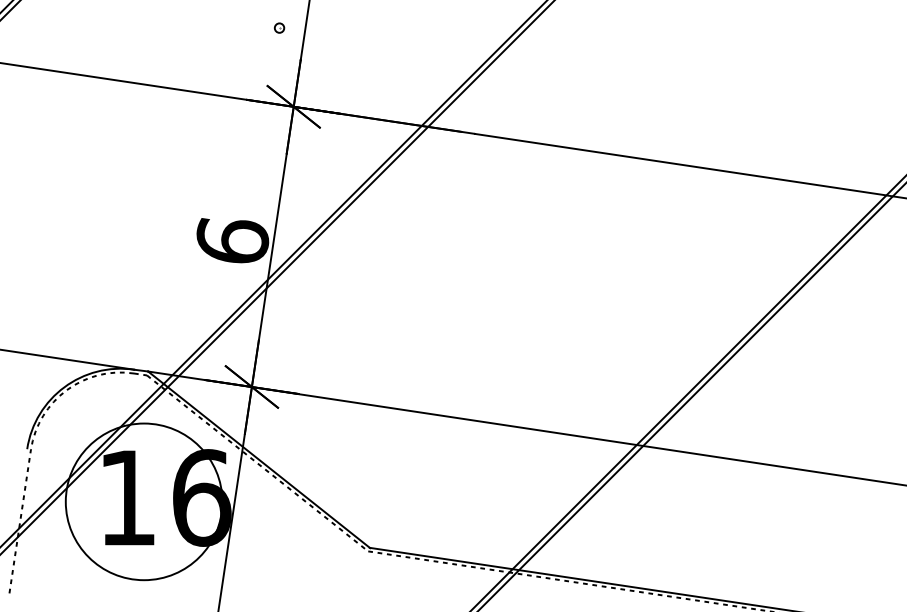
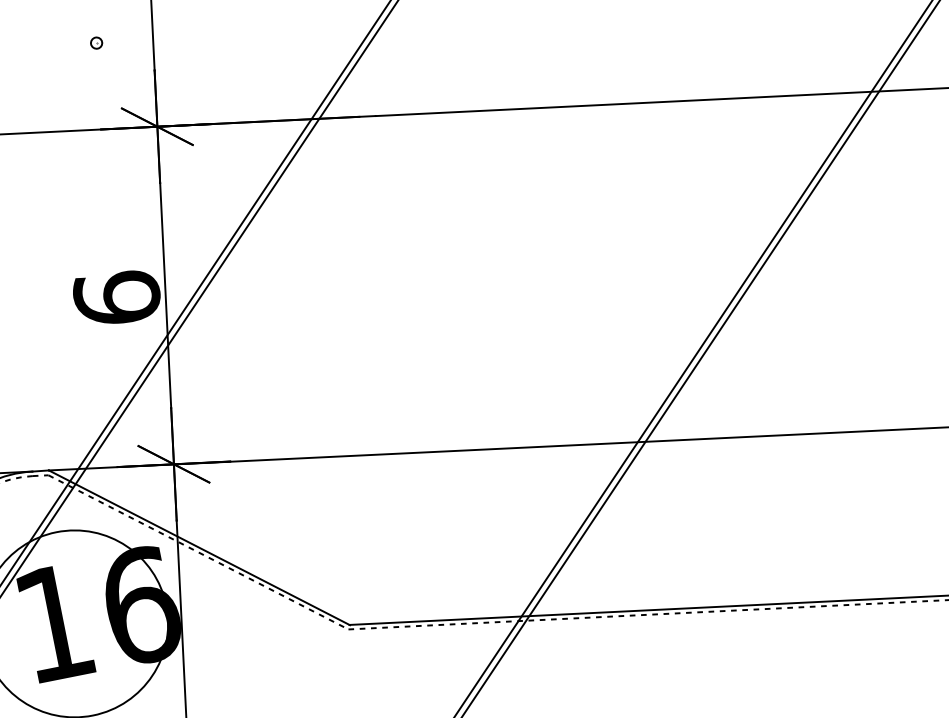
part: (279, 27) -> (96, 42), moved

